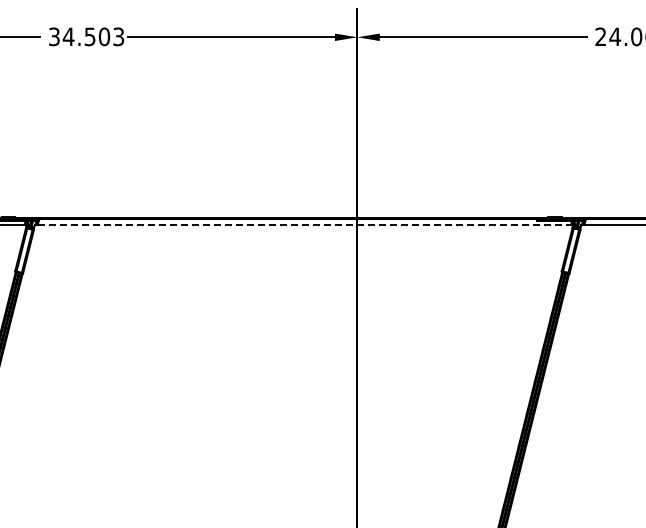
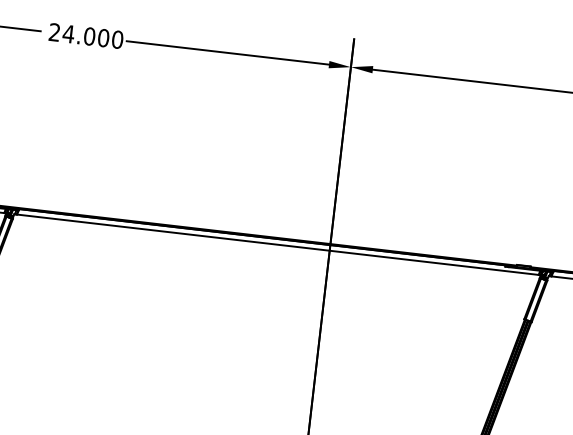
text: (86, 36) -> (86, 35), 34.503 -> 24.000
line: (303, 225) -> (276, 245), dashed -> solid

